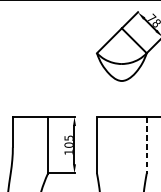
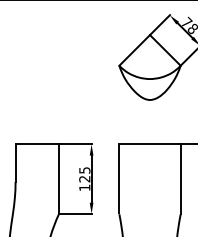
text: (68, 144) -> (84, 178), 105 -> 125
line: (146, 145) -> (180, 179), dashed -> solid

